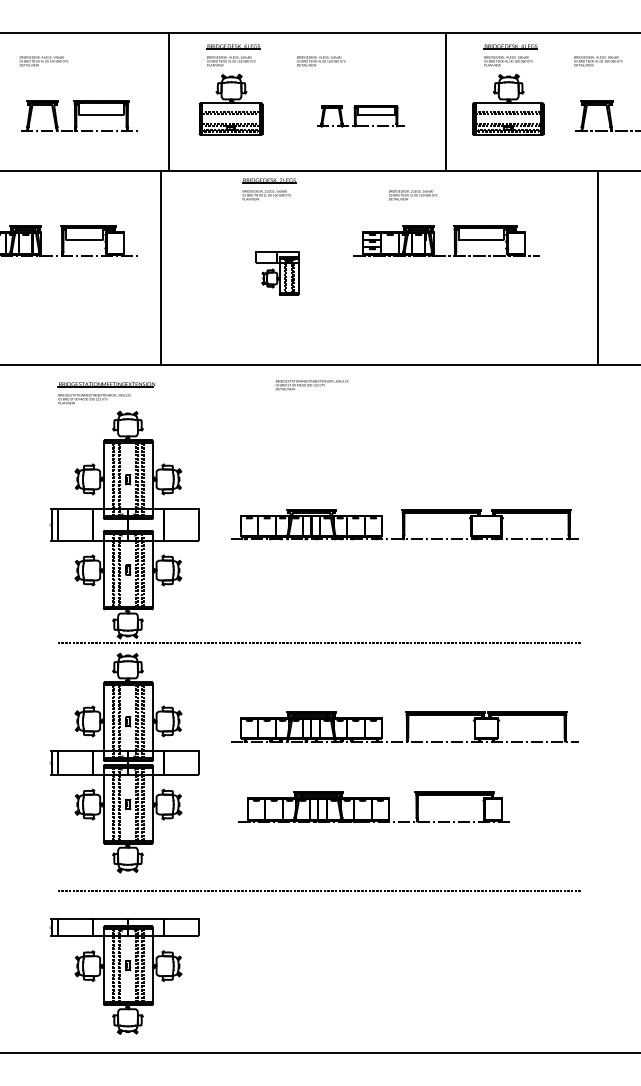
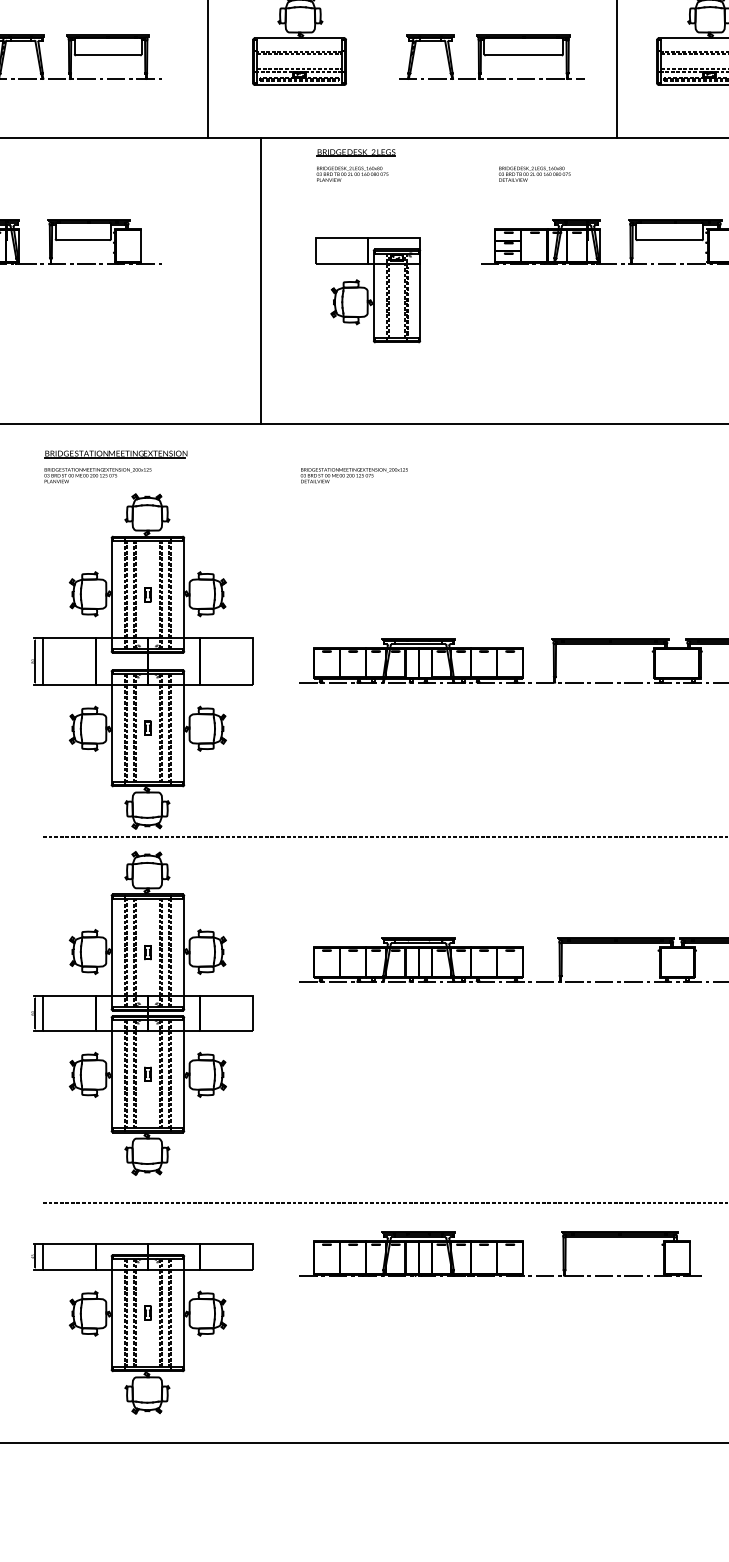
part: (360, 115) -> (491, 56), size x1.43
text: (412, 195) -> (533, 174), moved
line: (160, 267) -> (260, 280), moved
part: (277, 273) -> (368, 289), size x1.67
text: (311, 385) -> (353, 476), moved
part: (373, 806) -> (499, 1253), moved

